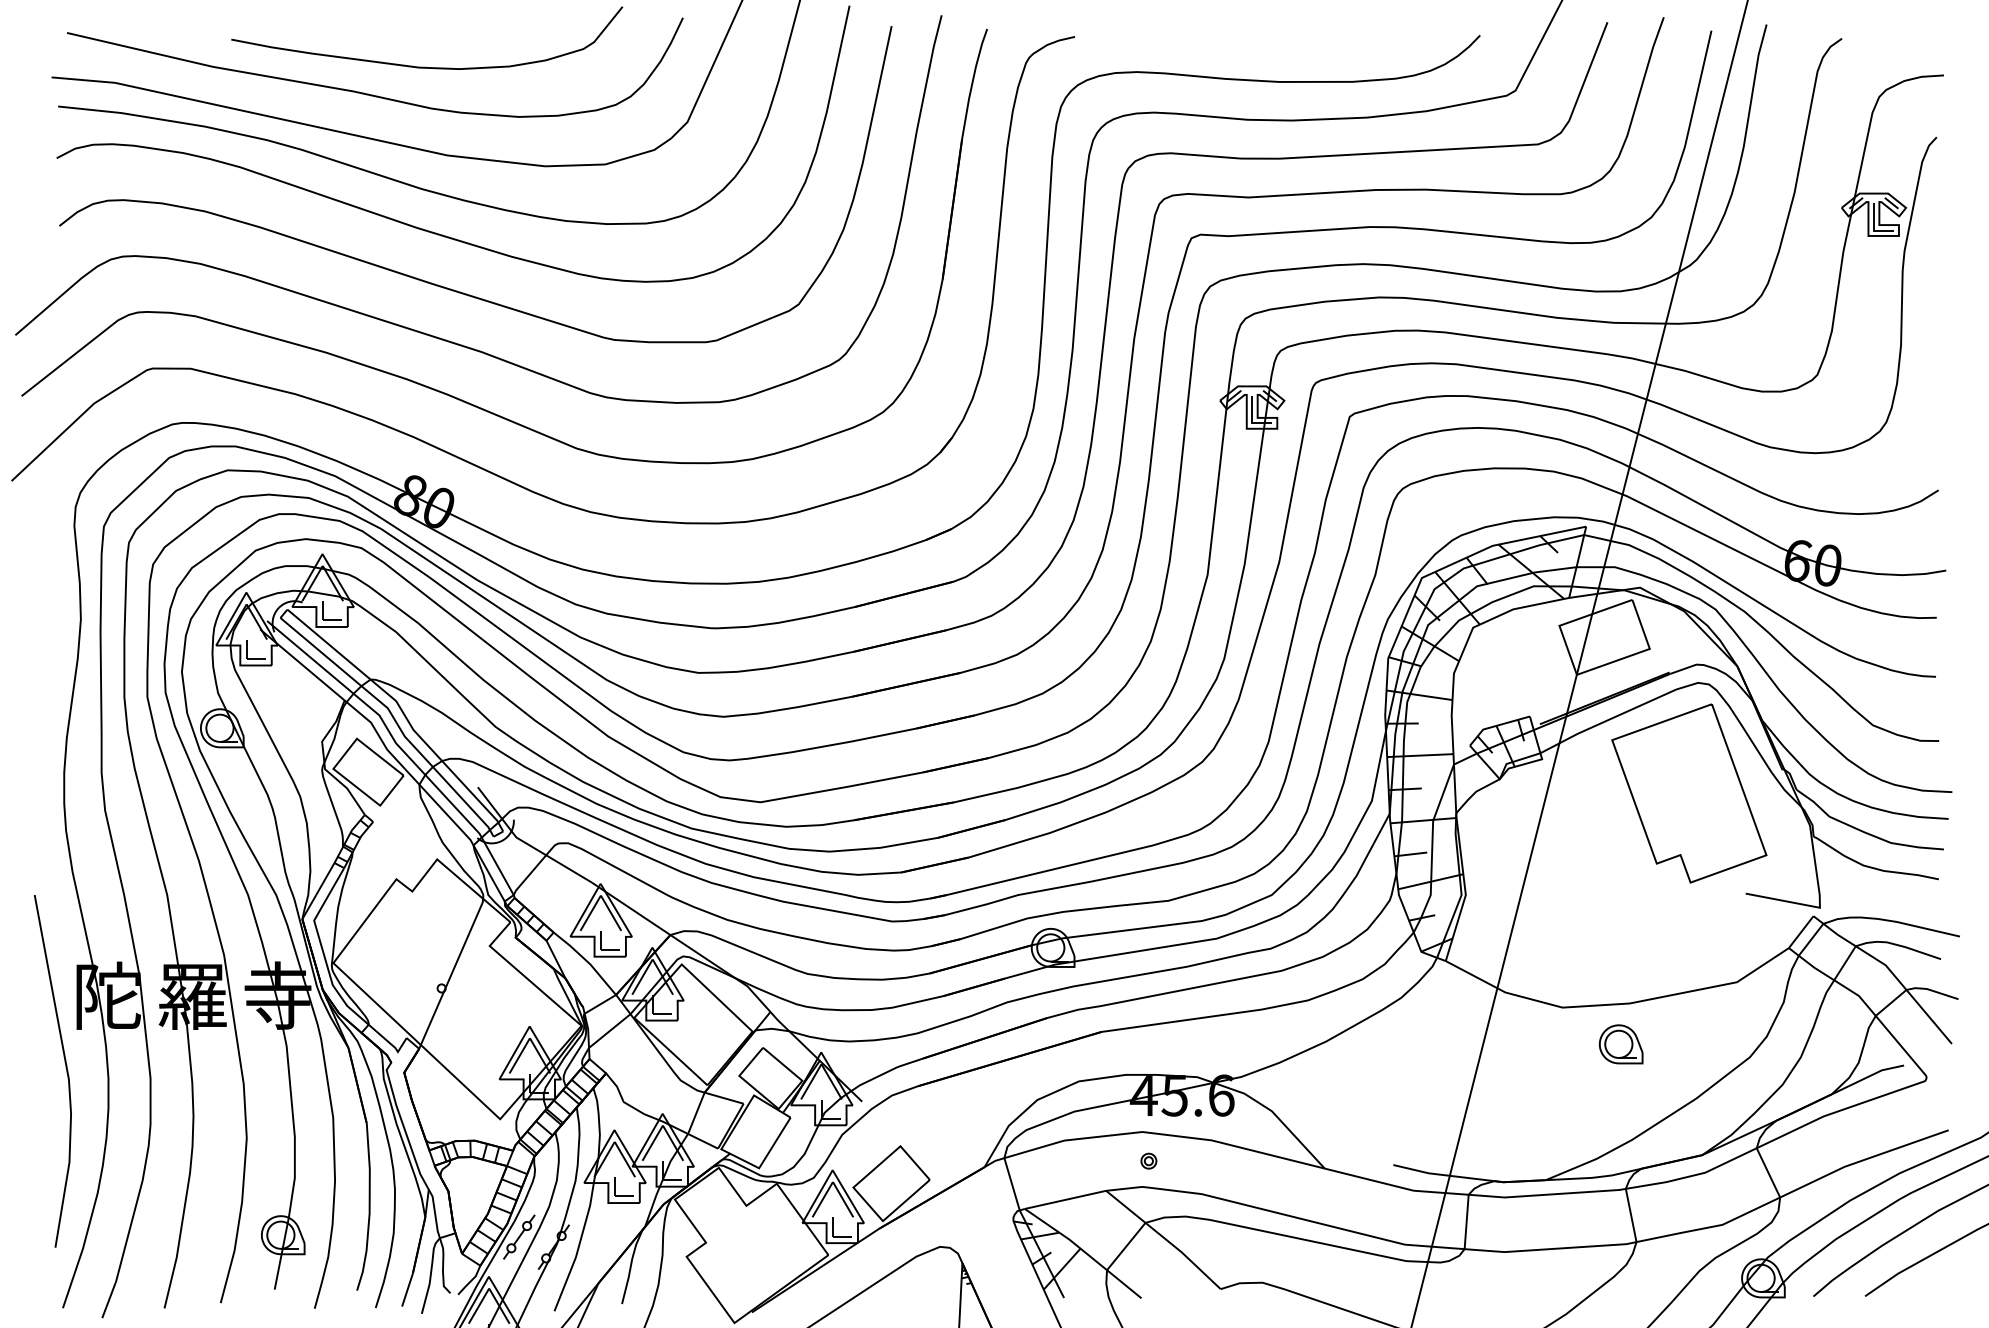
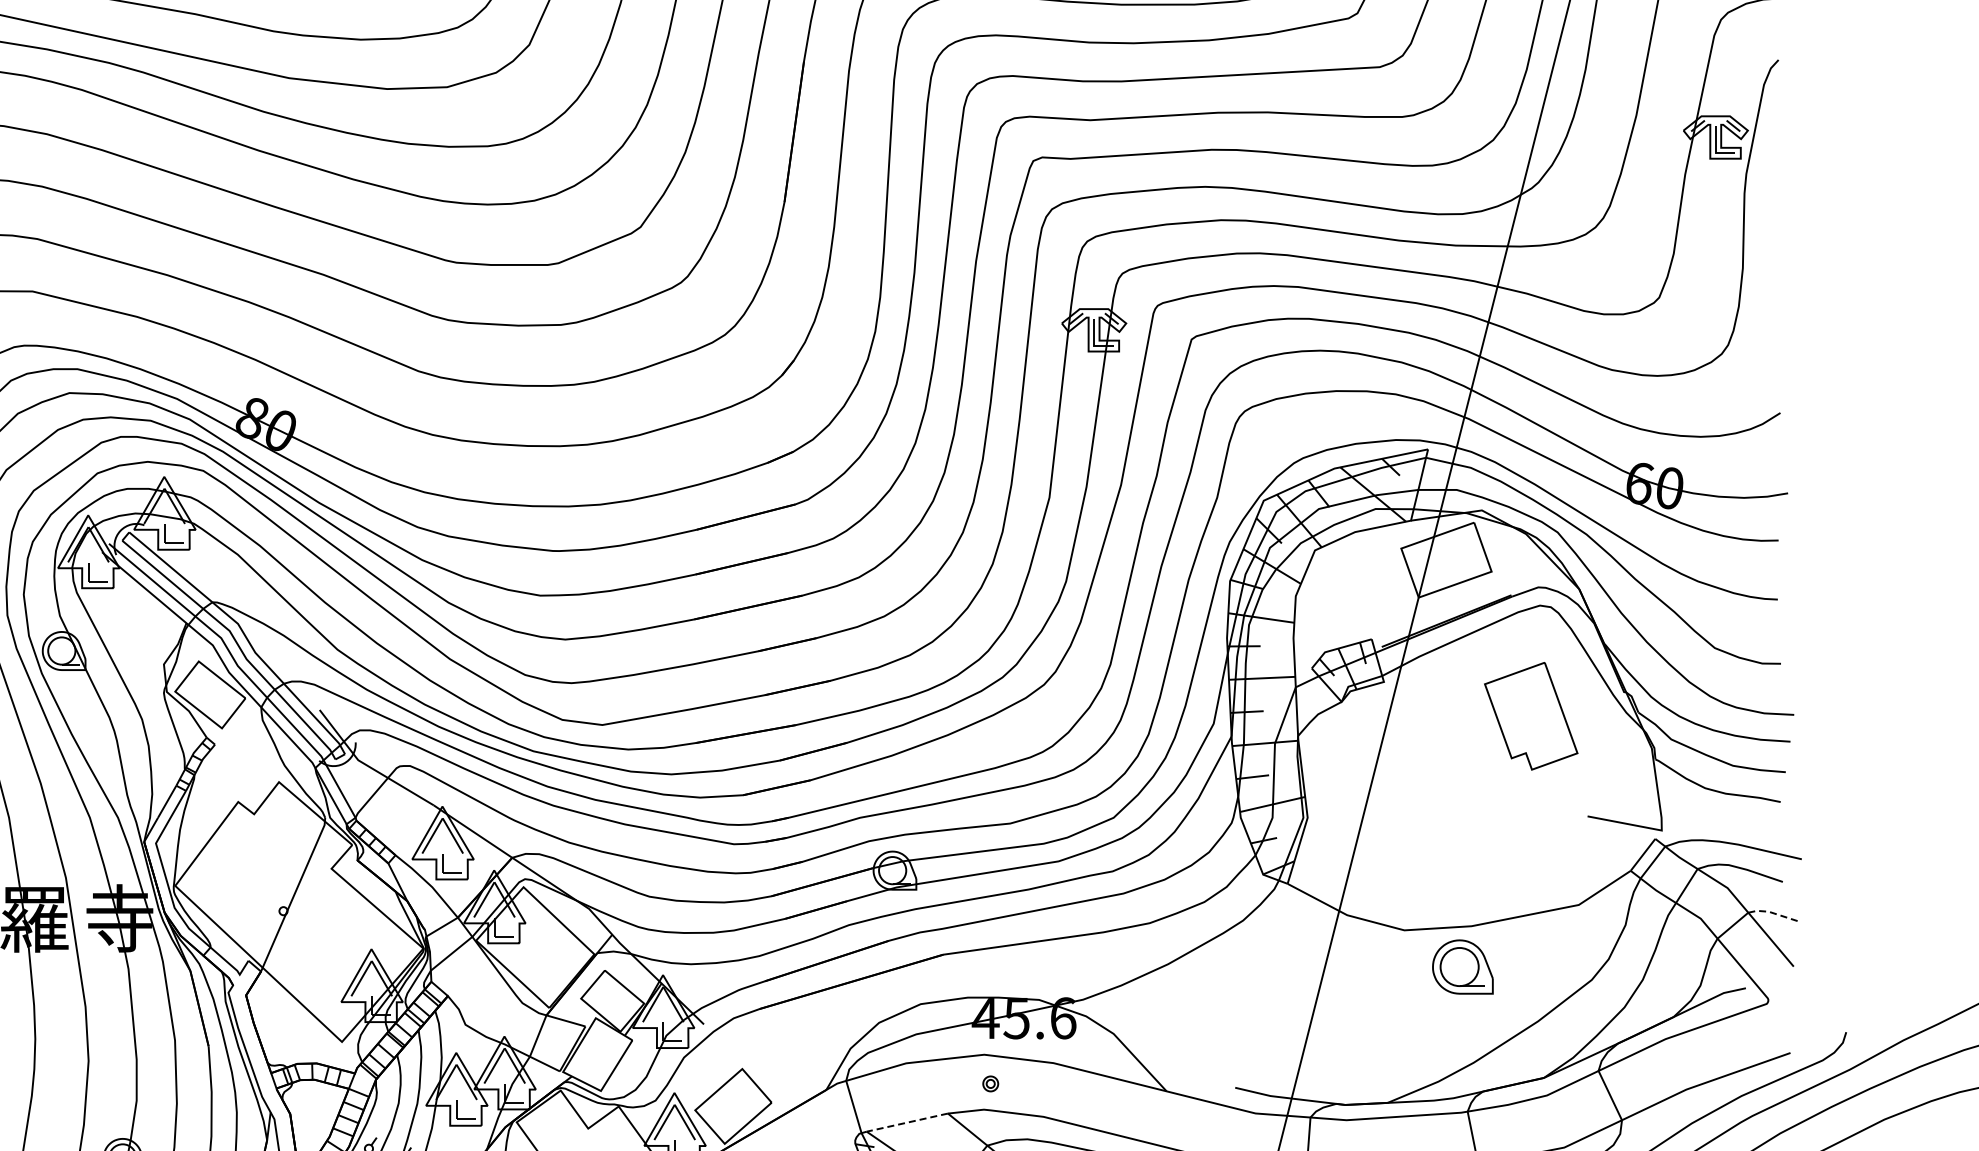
part: (1689, 793) -> (1531, 716), size x0.6
line: (1932, 990) -> (1774, 913), solid -> dashed
part: (1621, 1044) -> (1463, 967), size x1.4
line: (1065, 1199) -> (907, 1122), solid -> dashed

